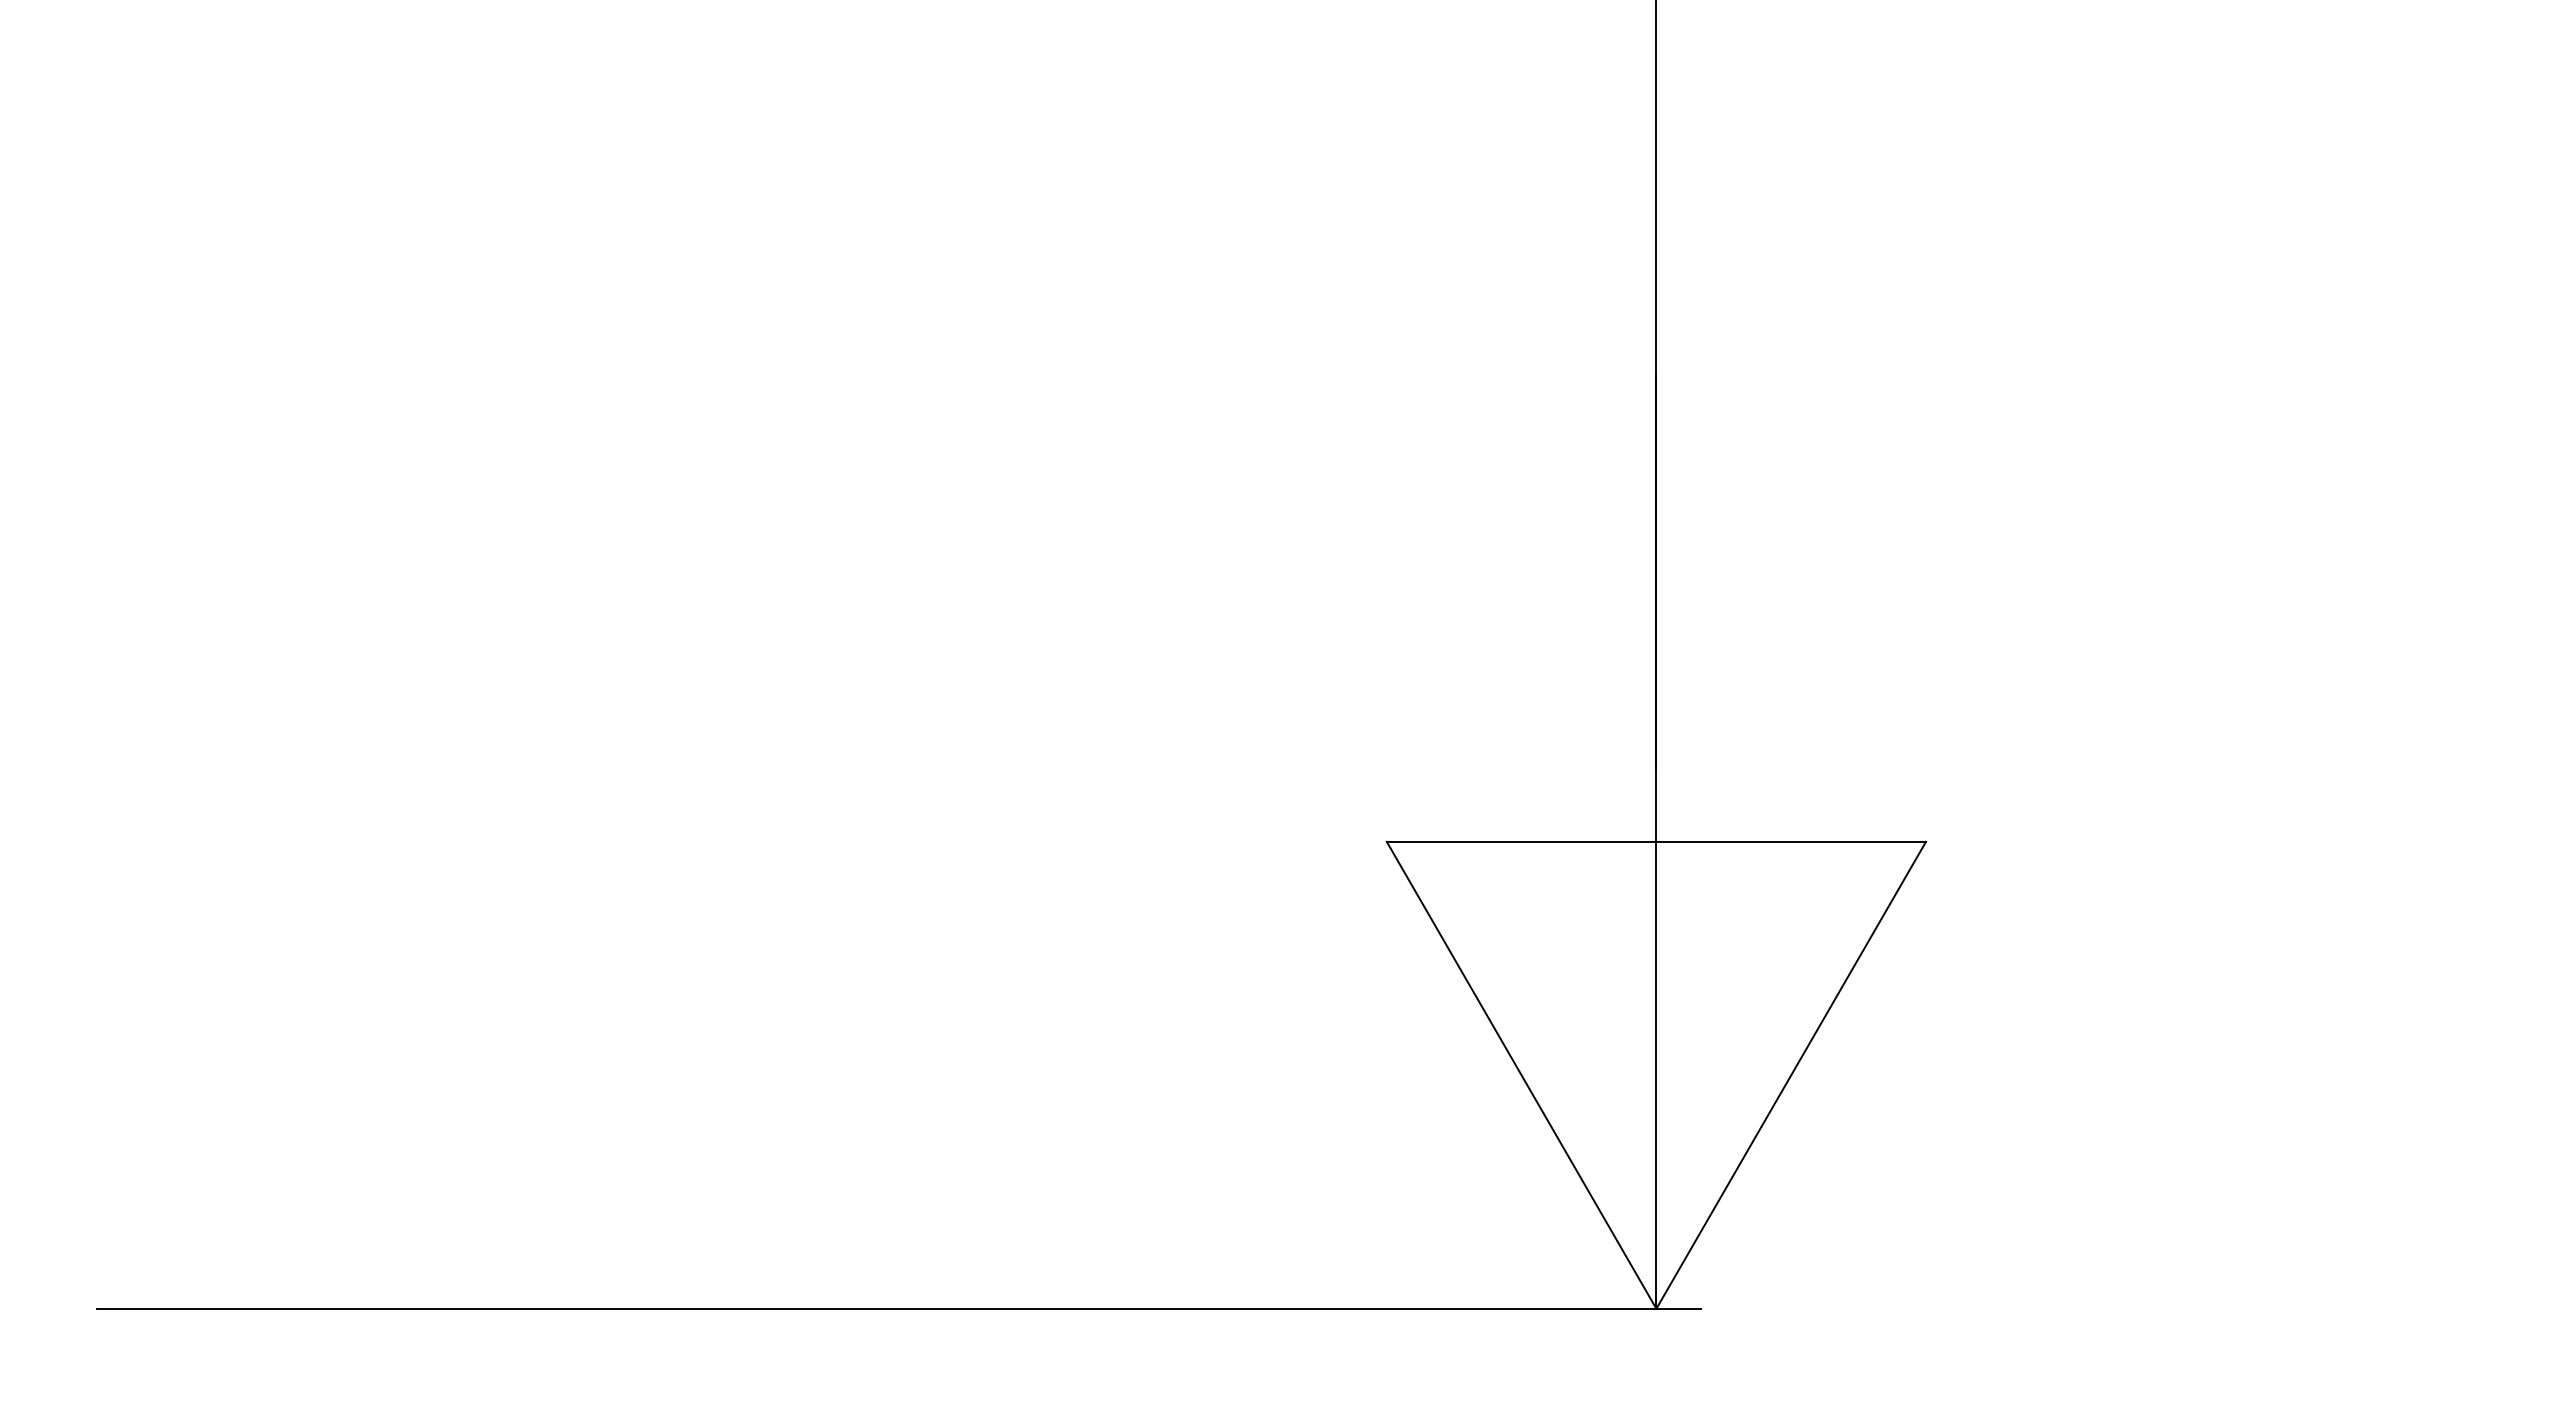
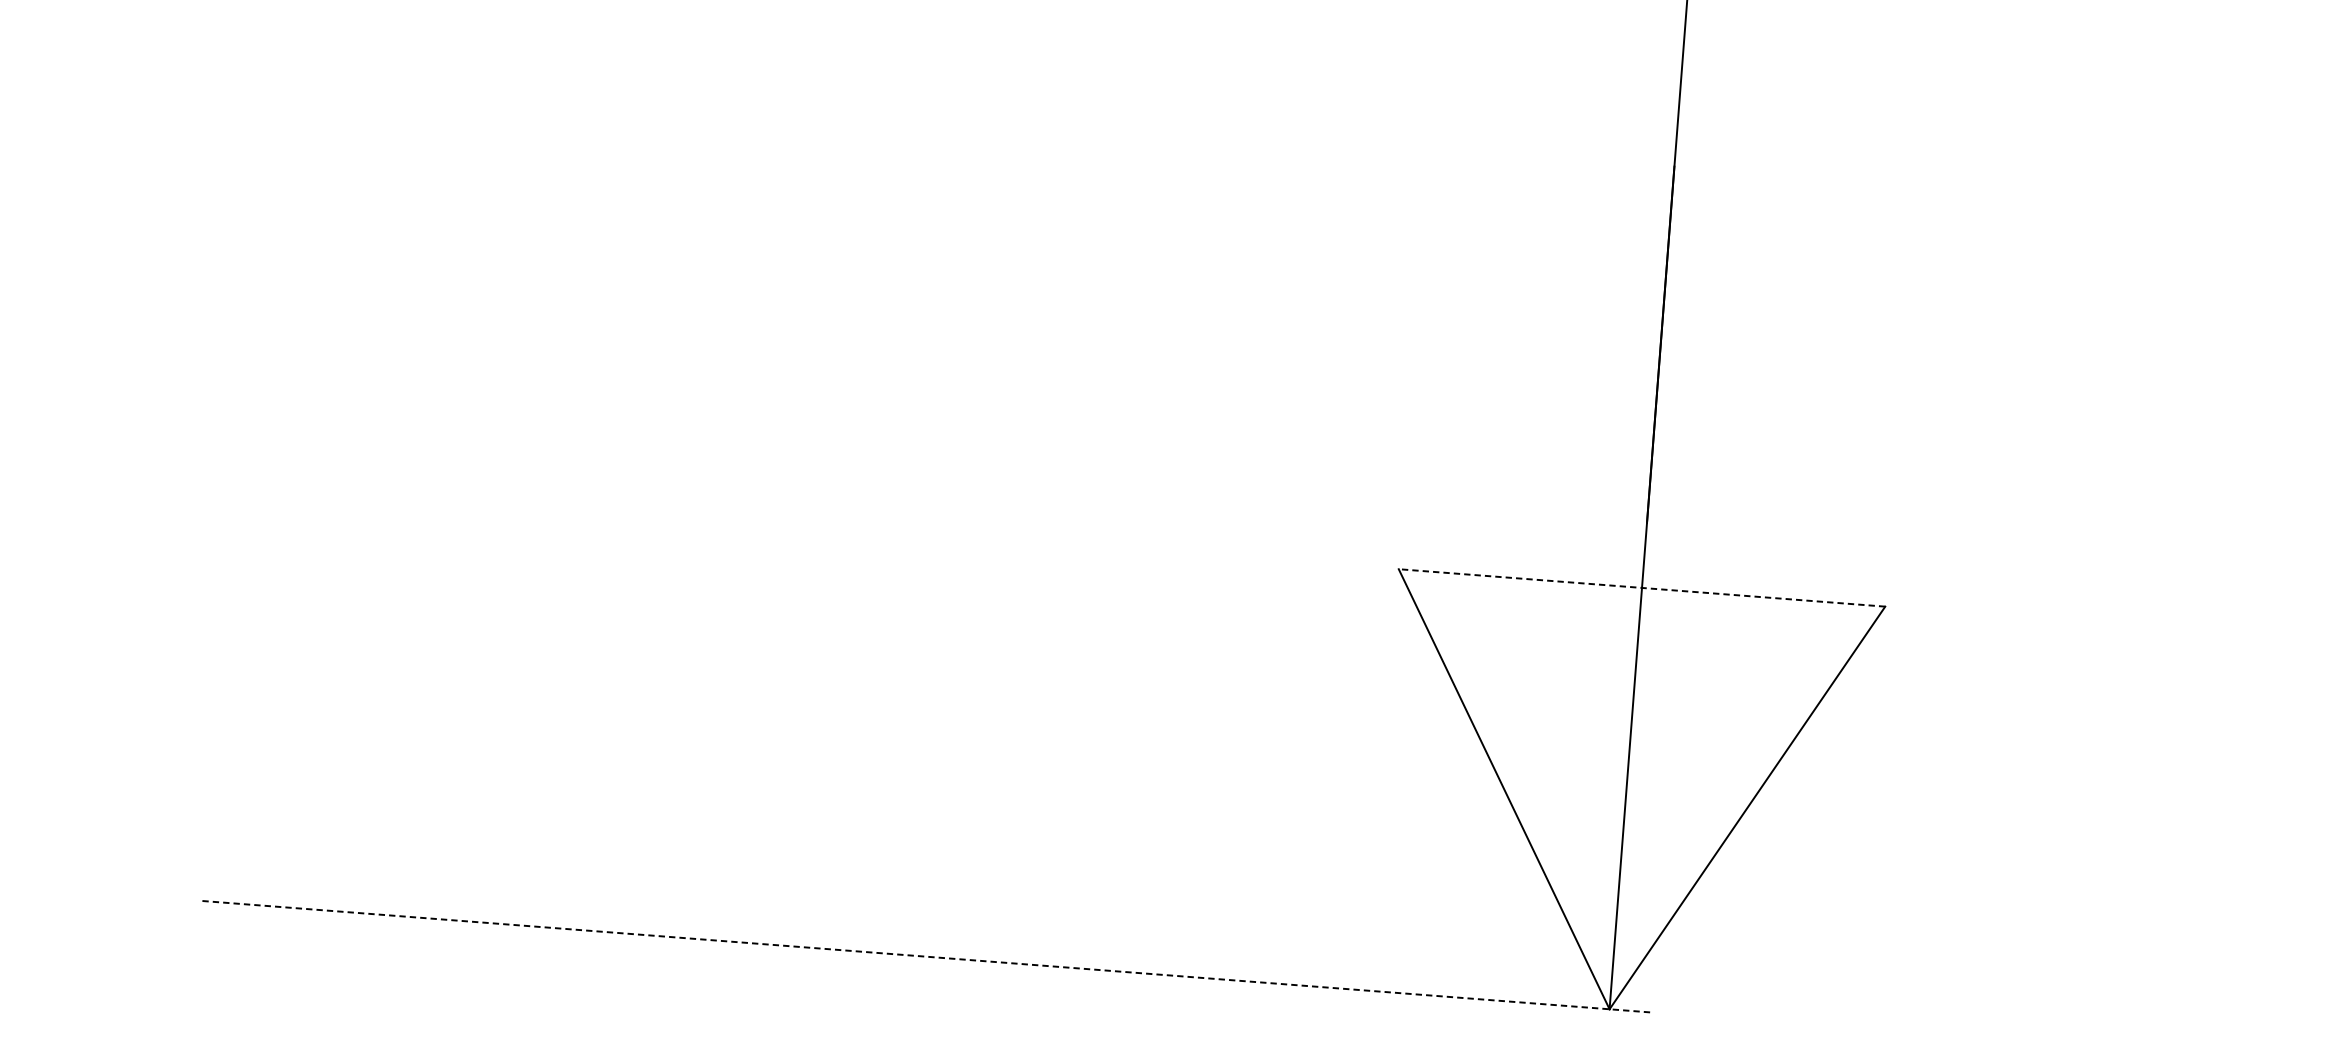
line: (1656, 841) -> (1642, 587), solid -> dashed
line: (899, 1308) -> (926, 956), solid -> dashed

